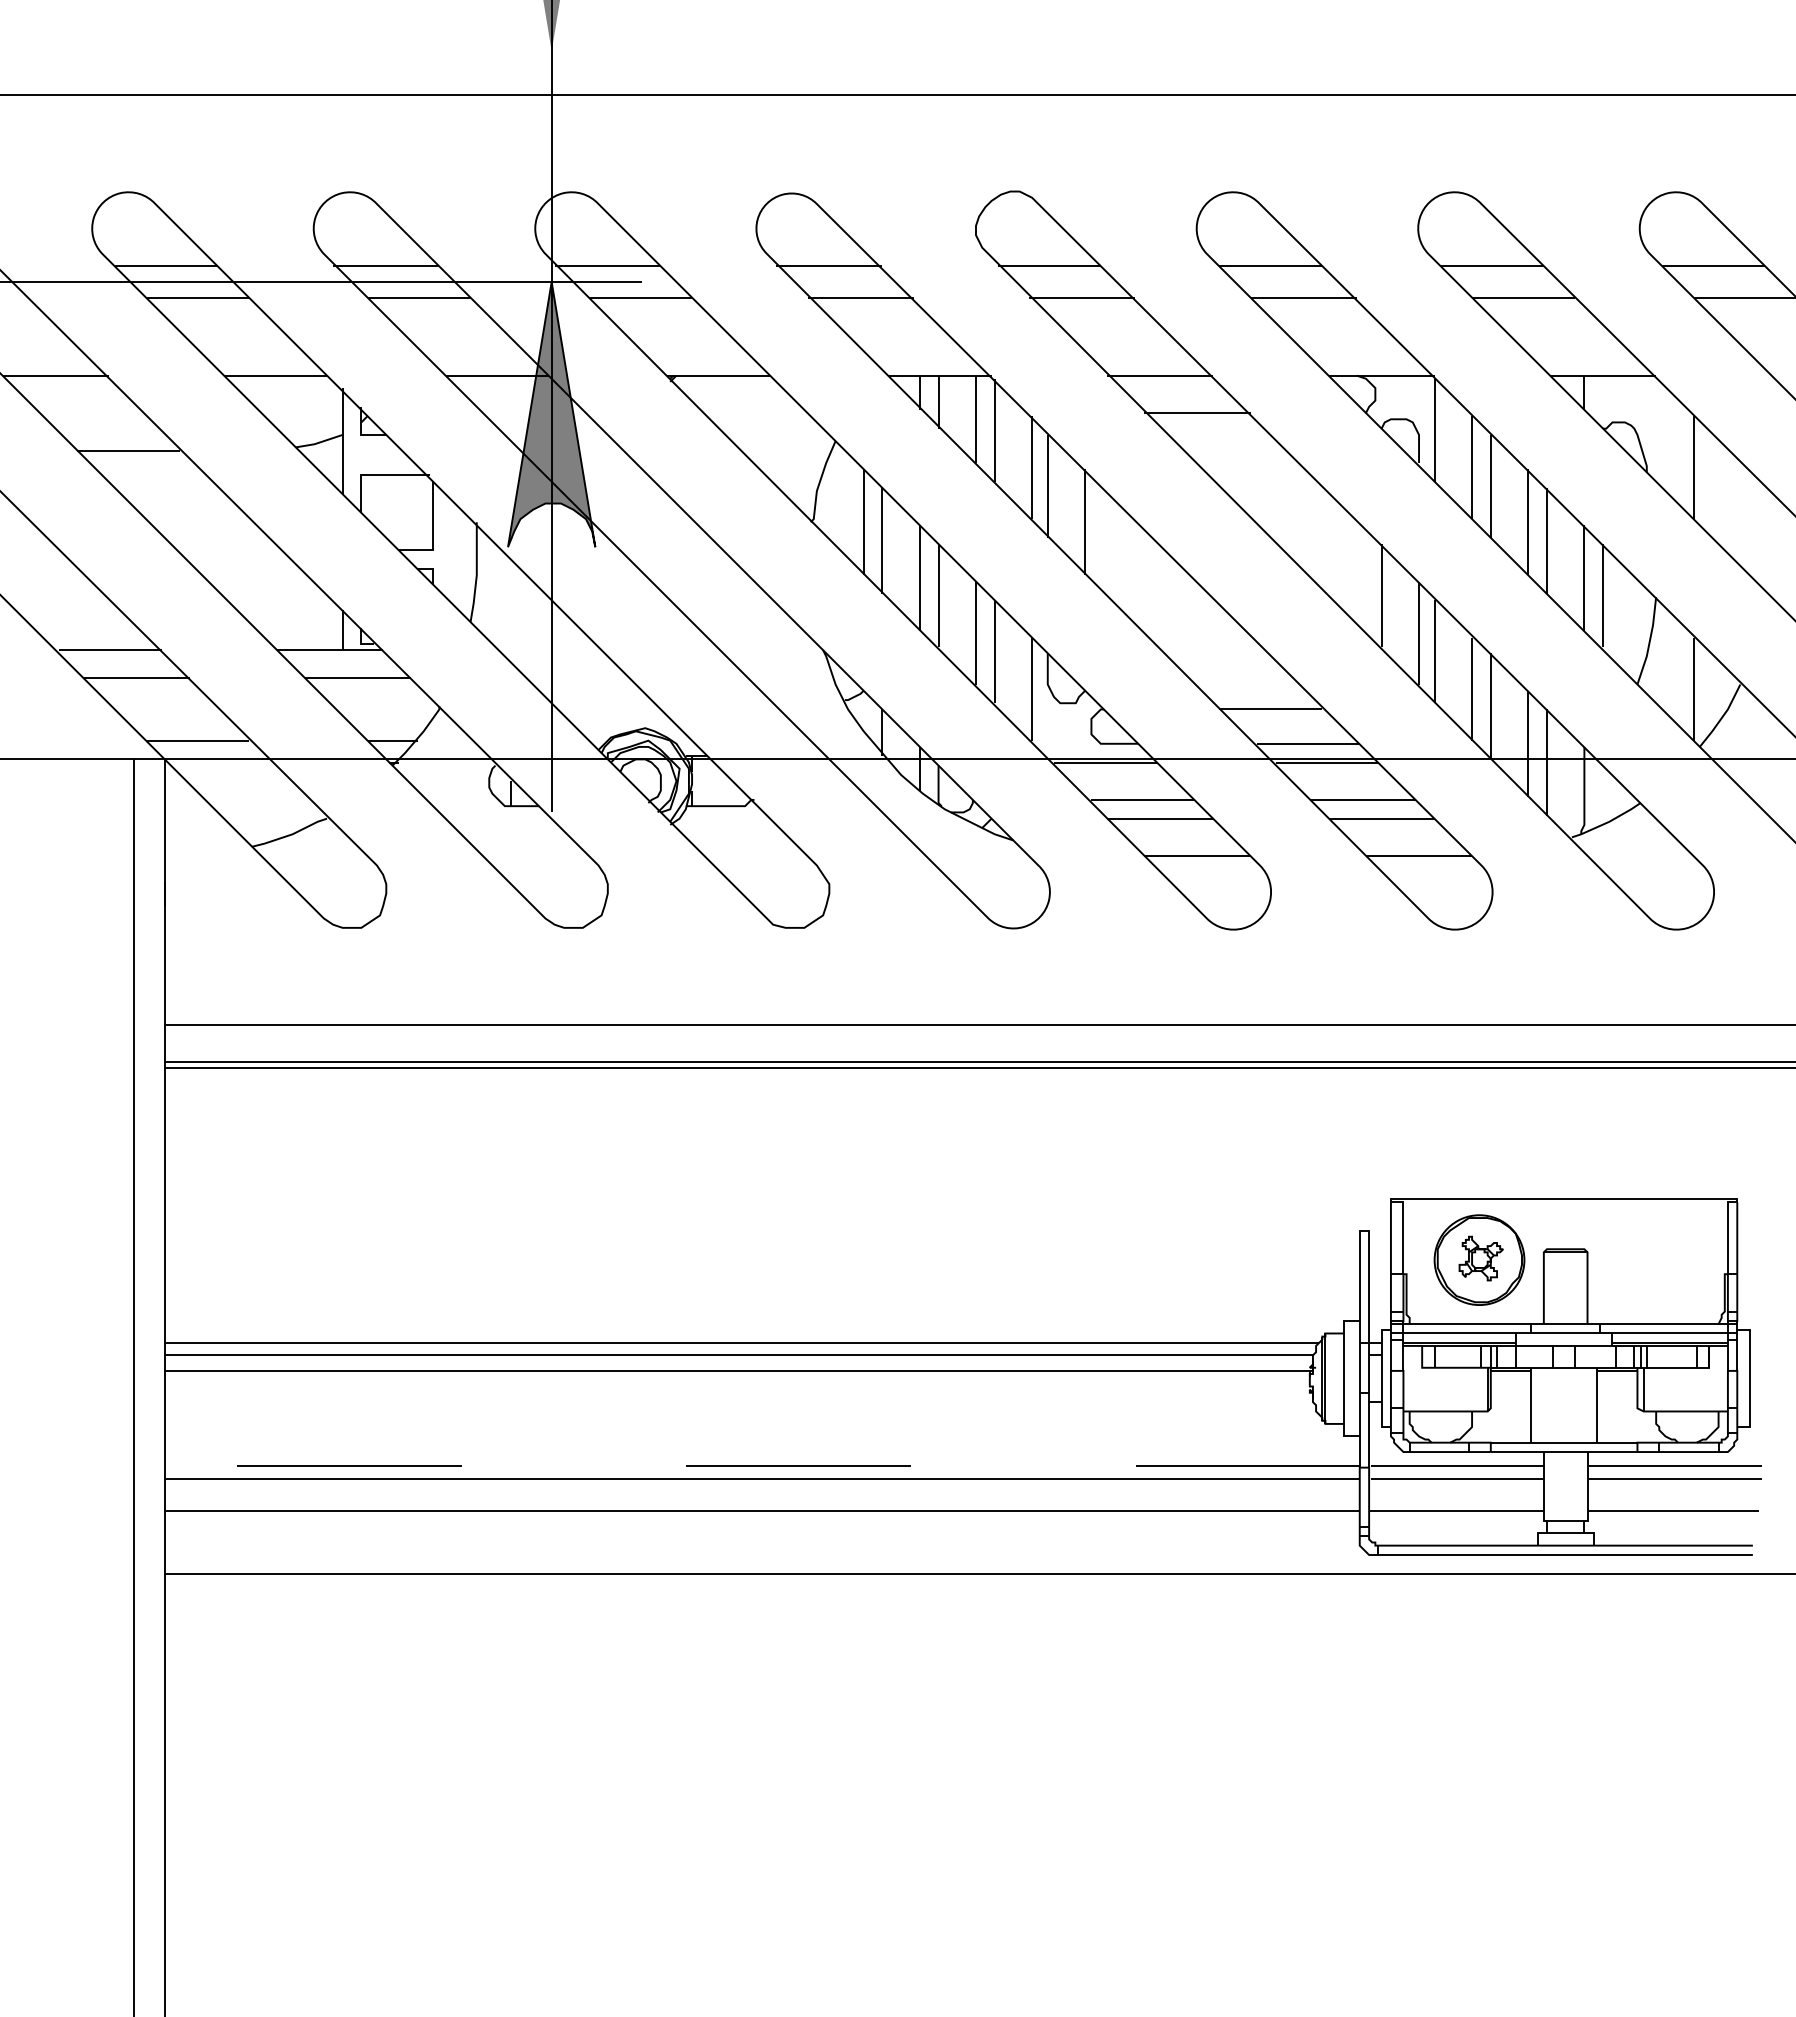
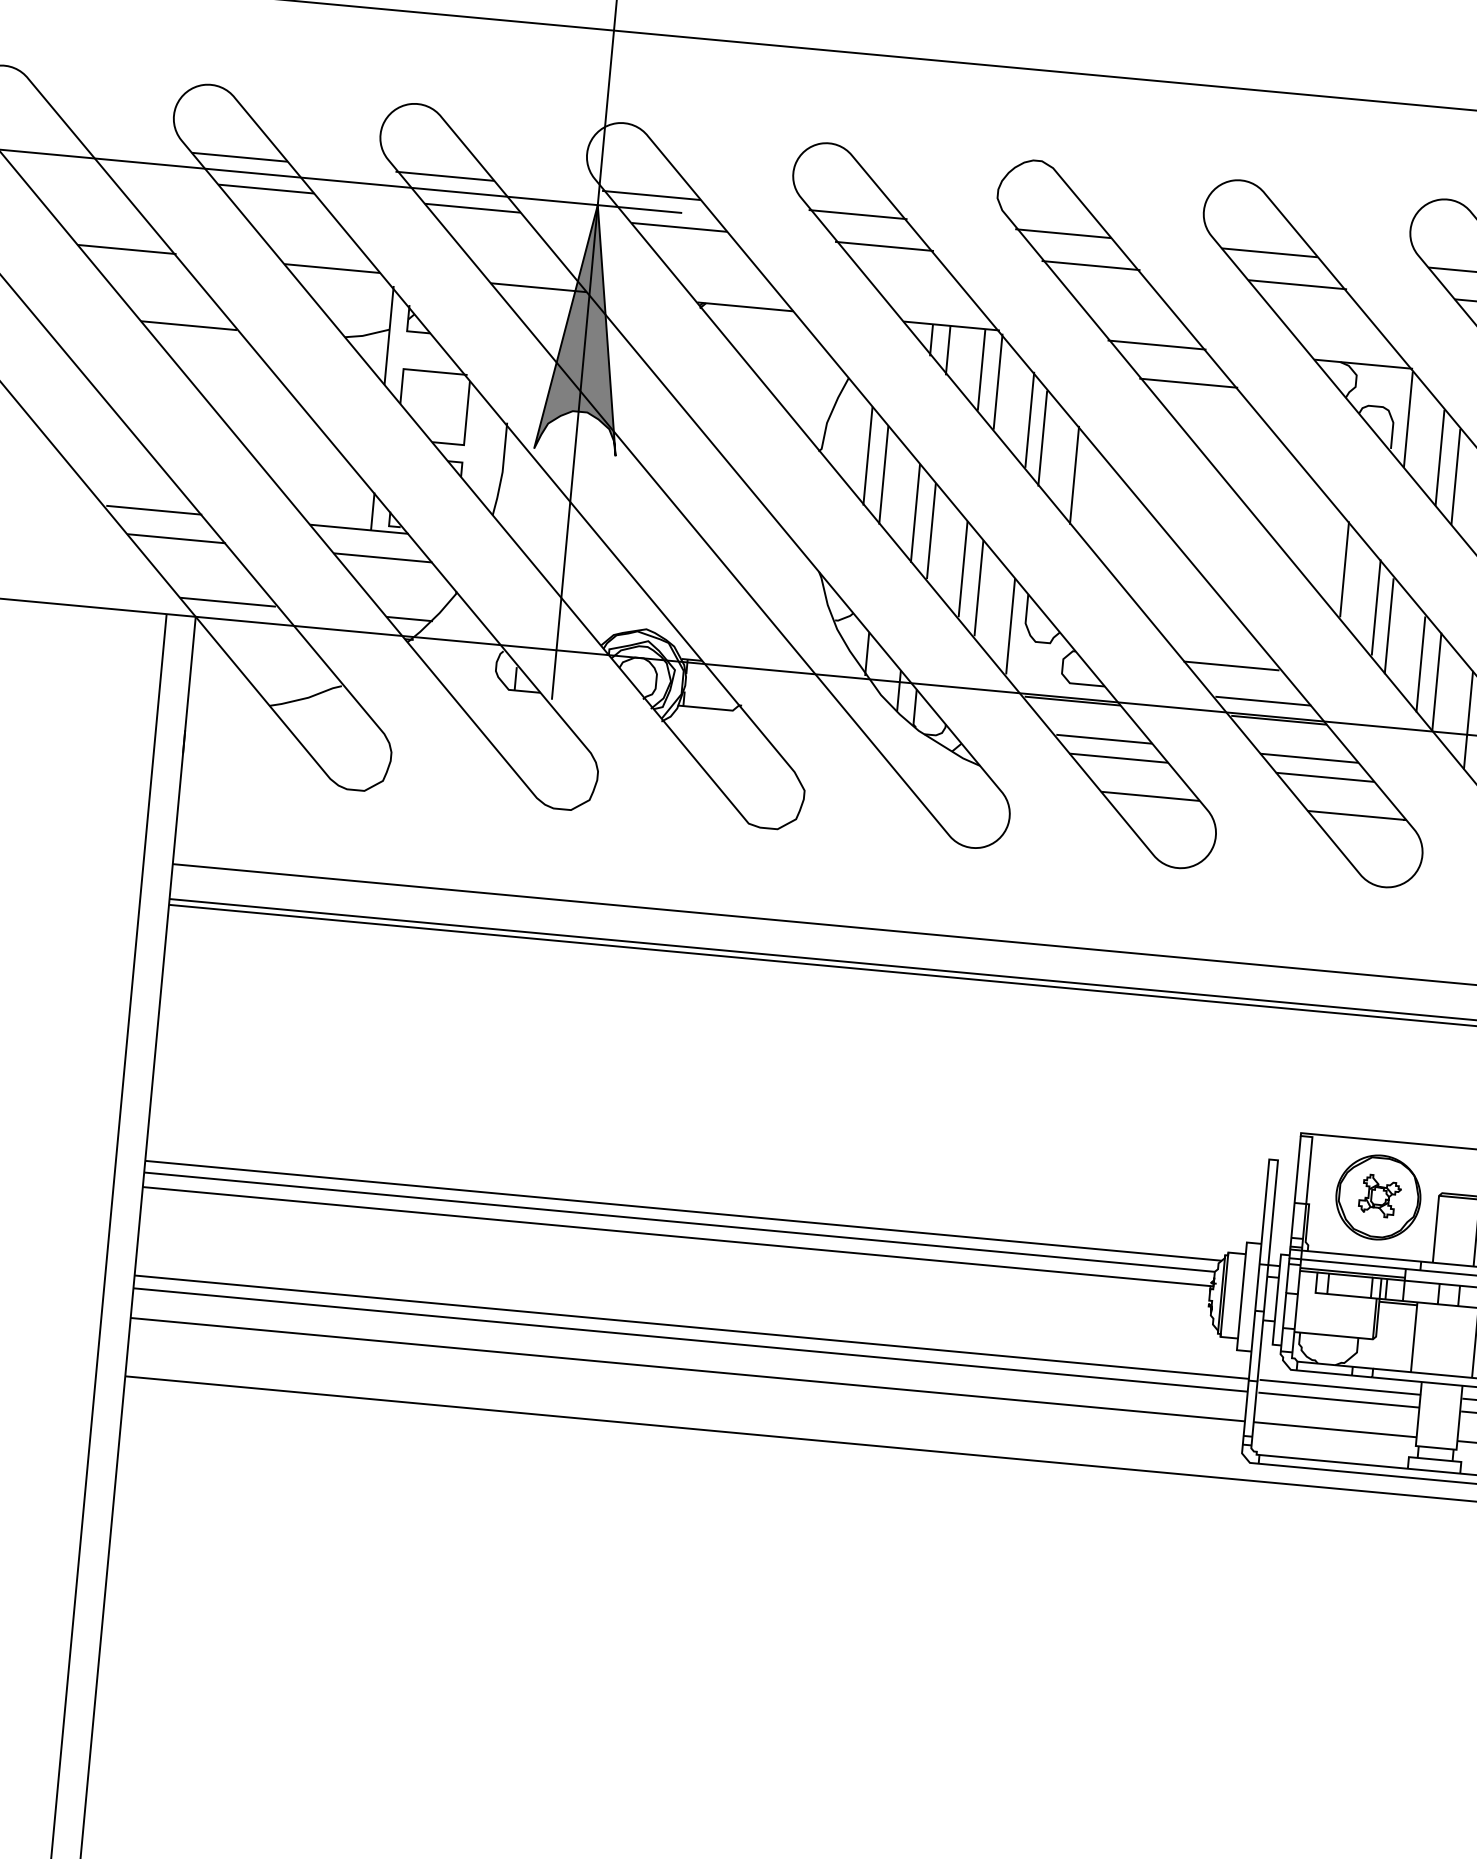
line: (762, 1465) -> (692, 1326), dashed -> solid

